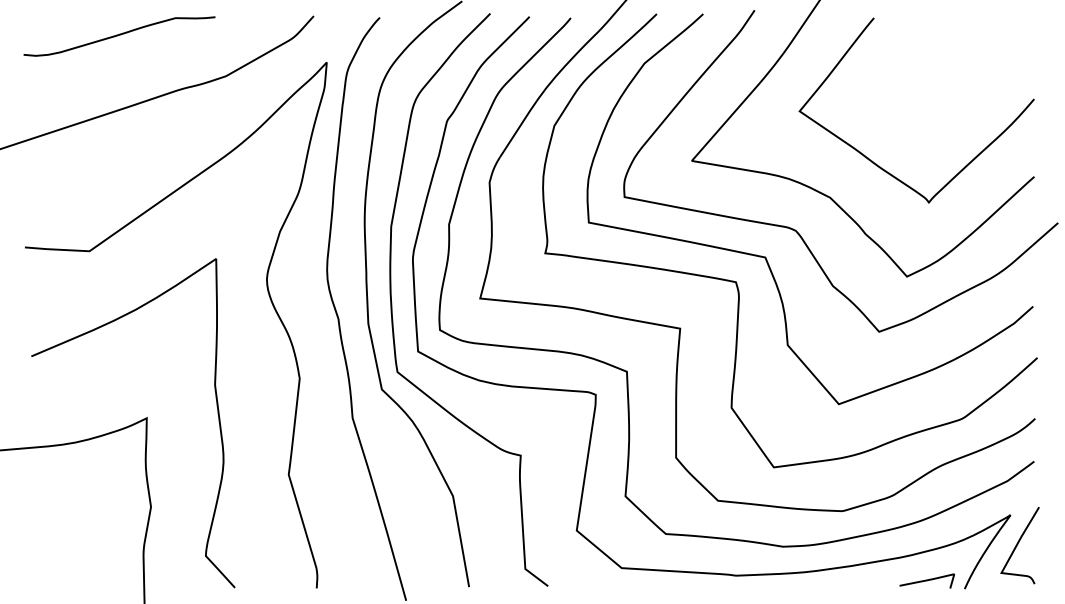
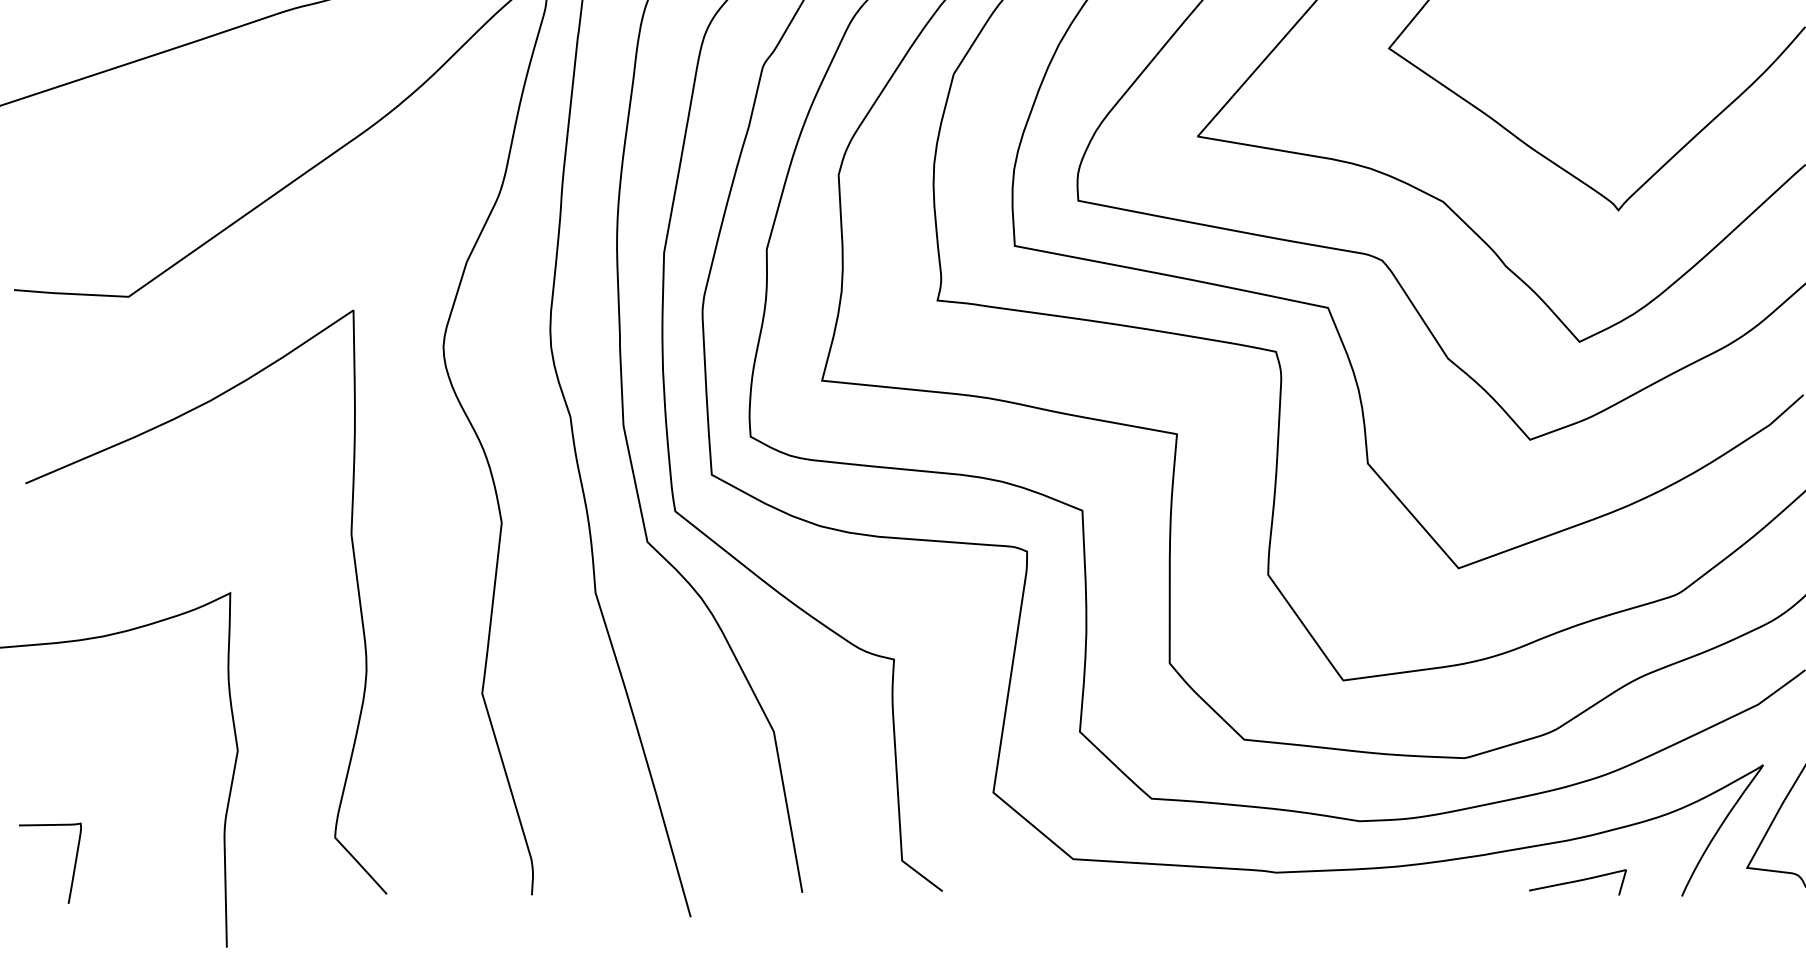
curve: (58, 570) -> (73, 863), added
curve: (927, 580) -> (1578, 881), moved

